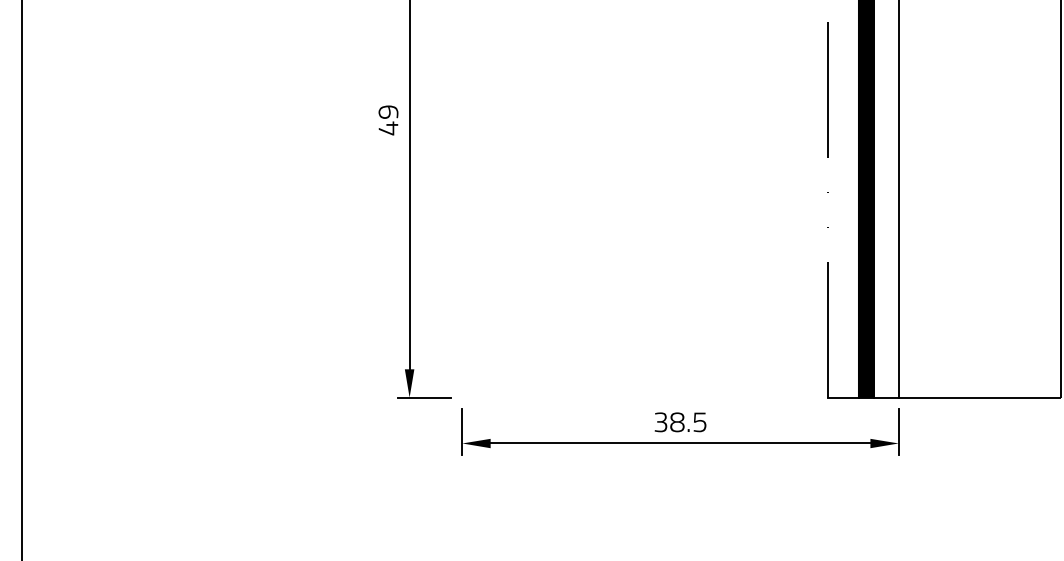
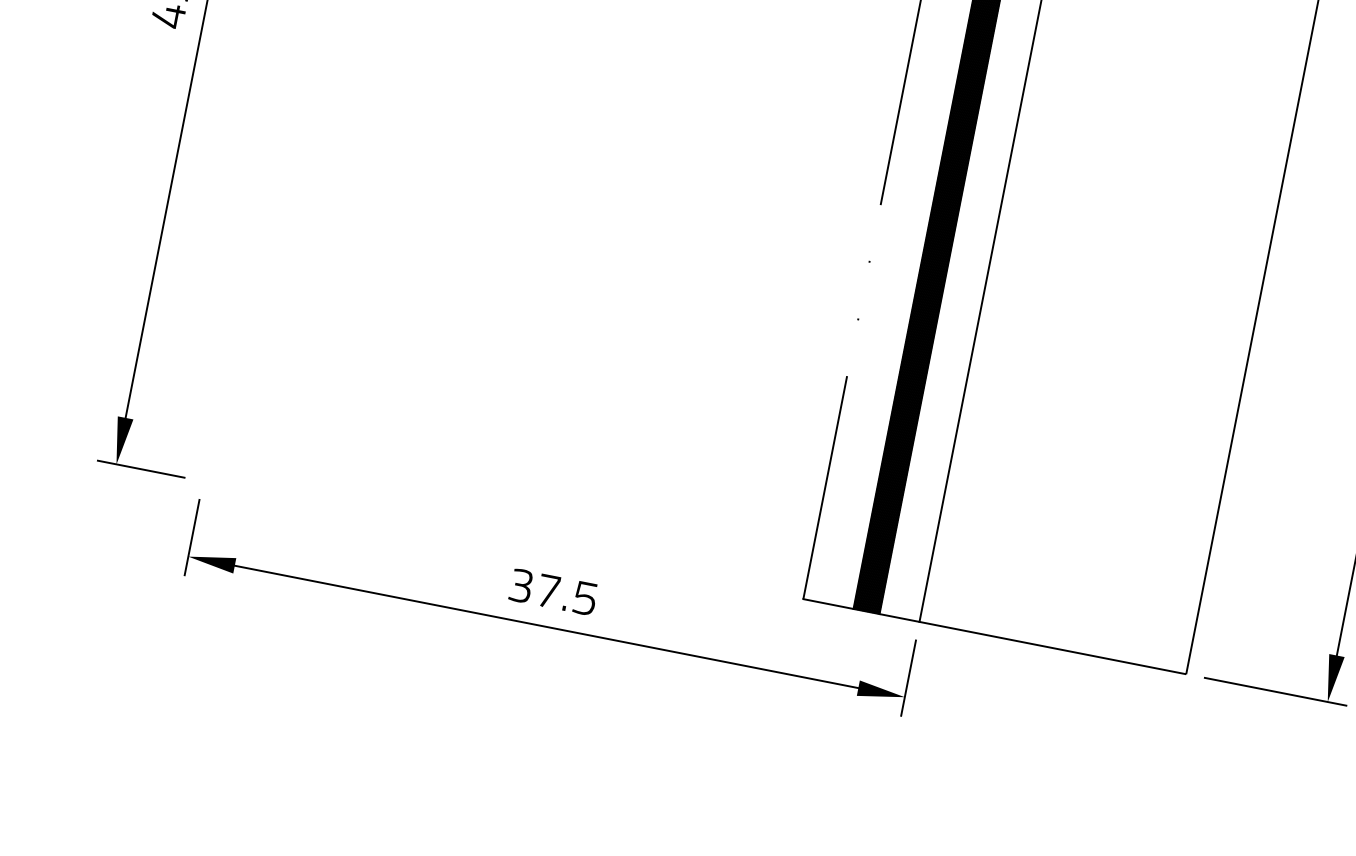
text: (677, 422) -> (548, 591), 38.5 -> 37.5

